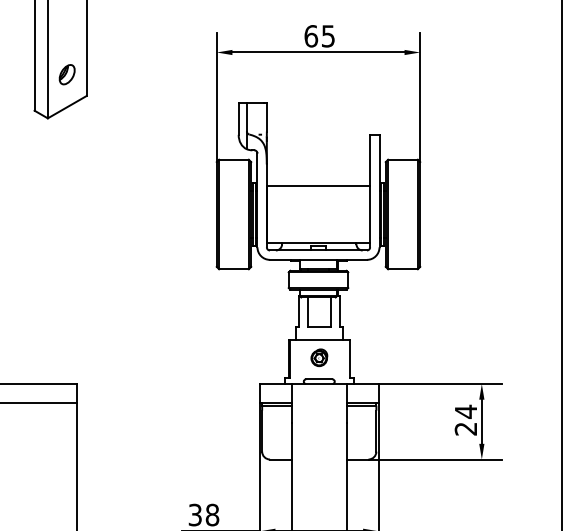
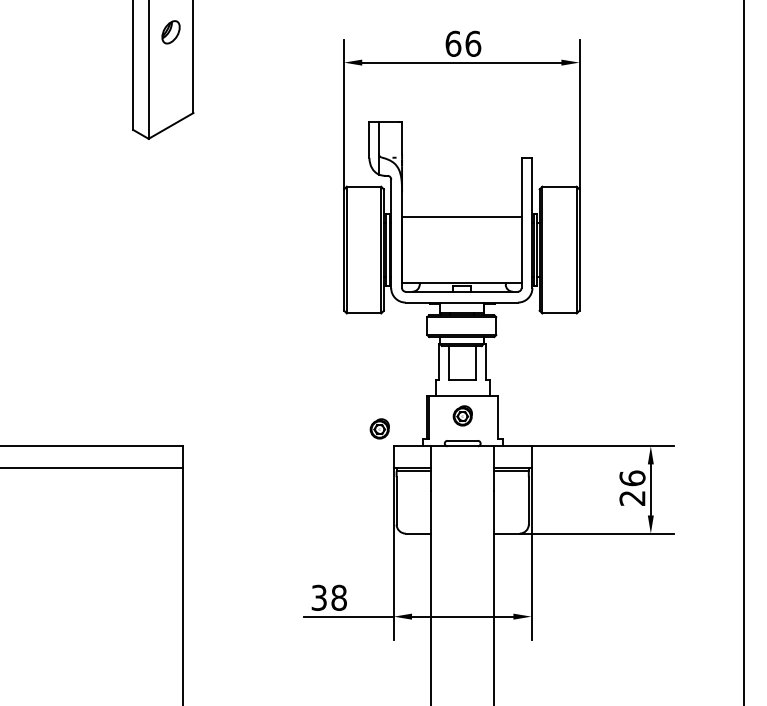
text: (328, 35) -> (473, 43), 65 -> 66
part: (66, 74) -> (170, 32), moved
part: (247, 368) -> (379, 428), added
text: (465, 411) -> (632, 478), 24 -> 26

